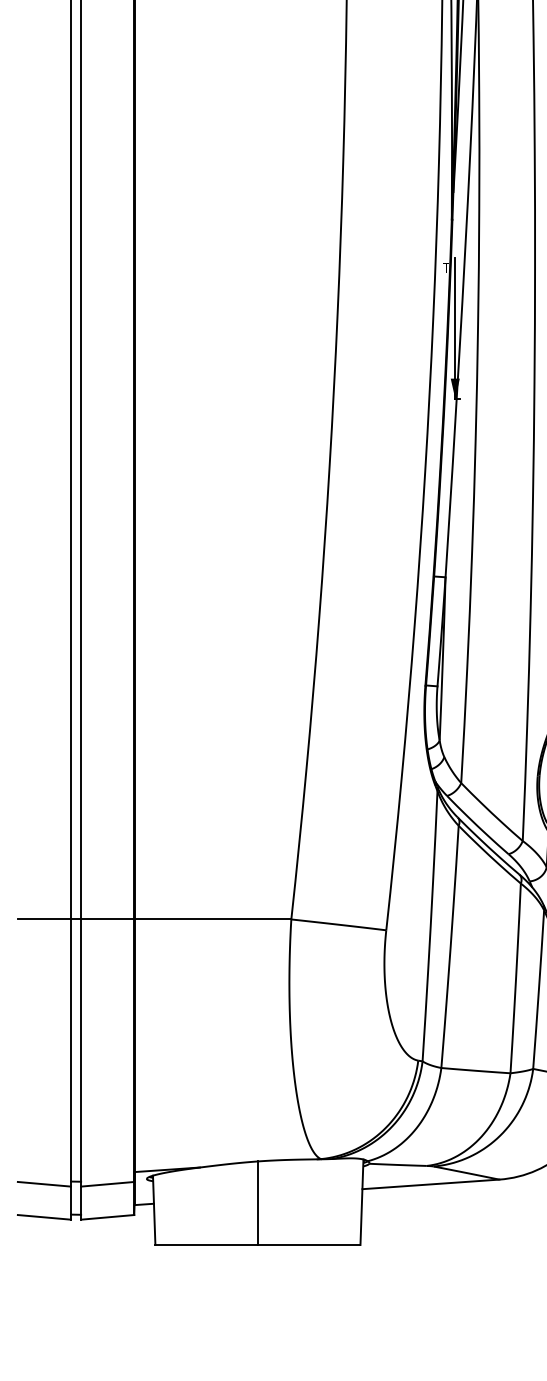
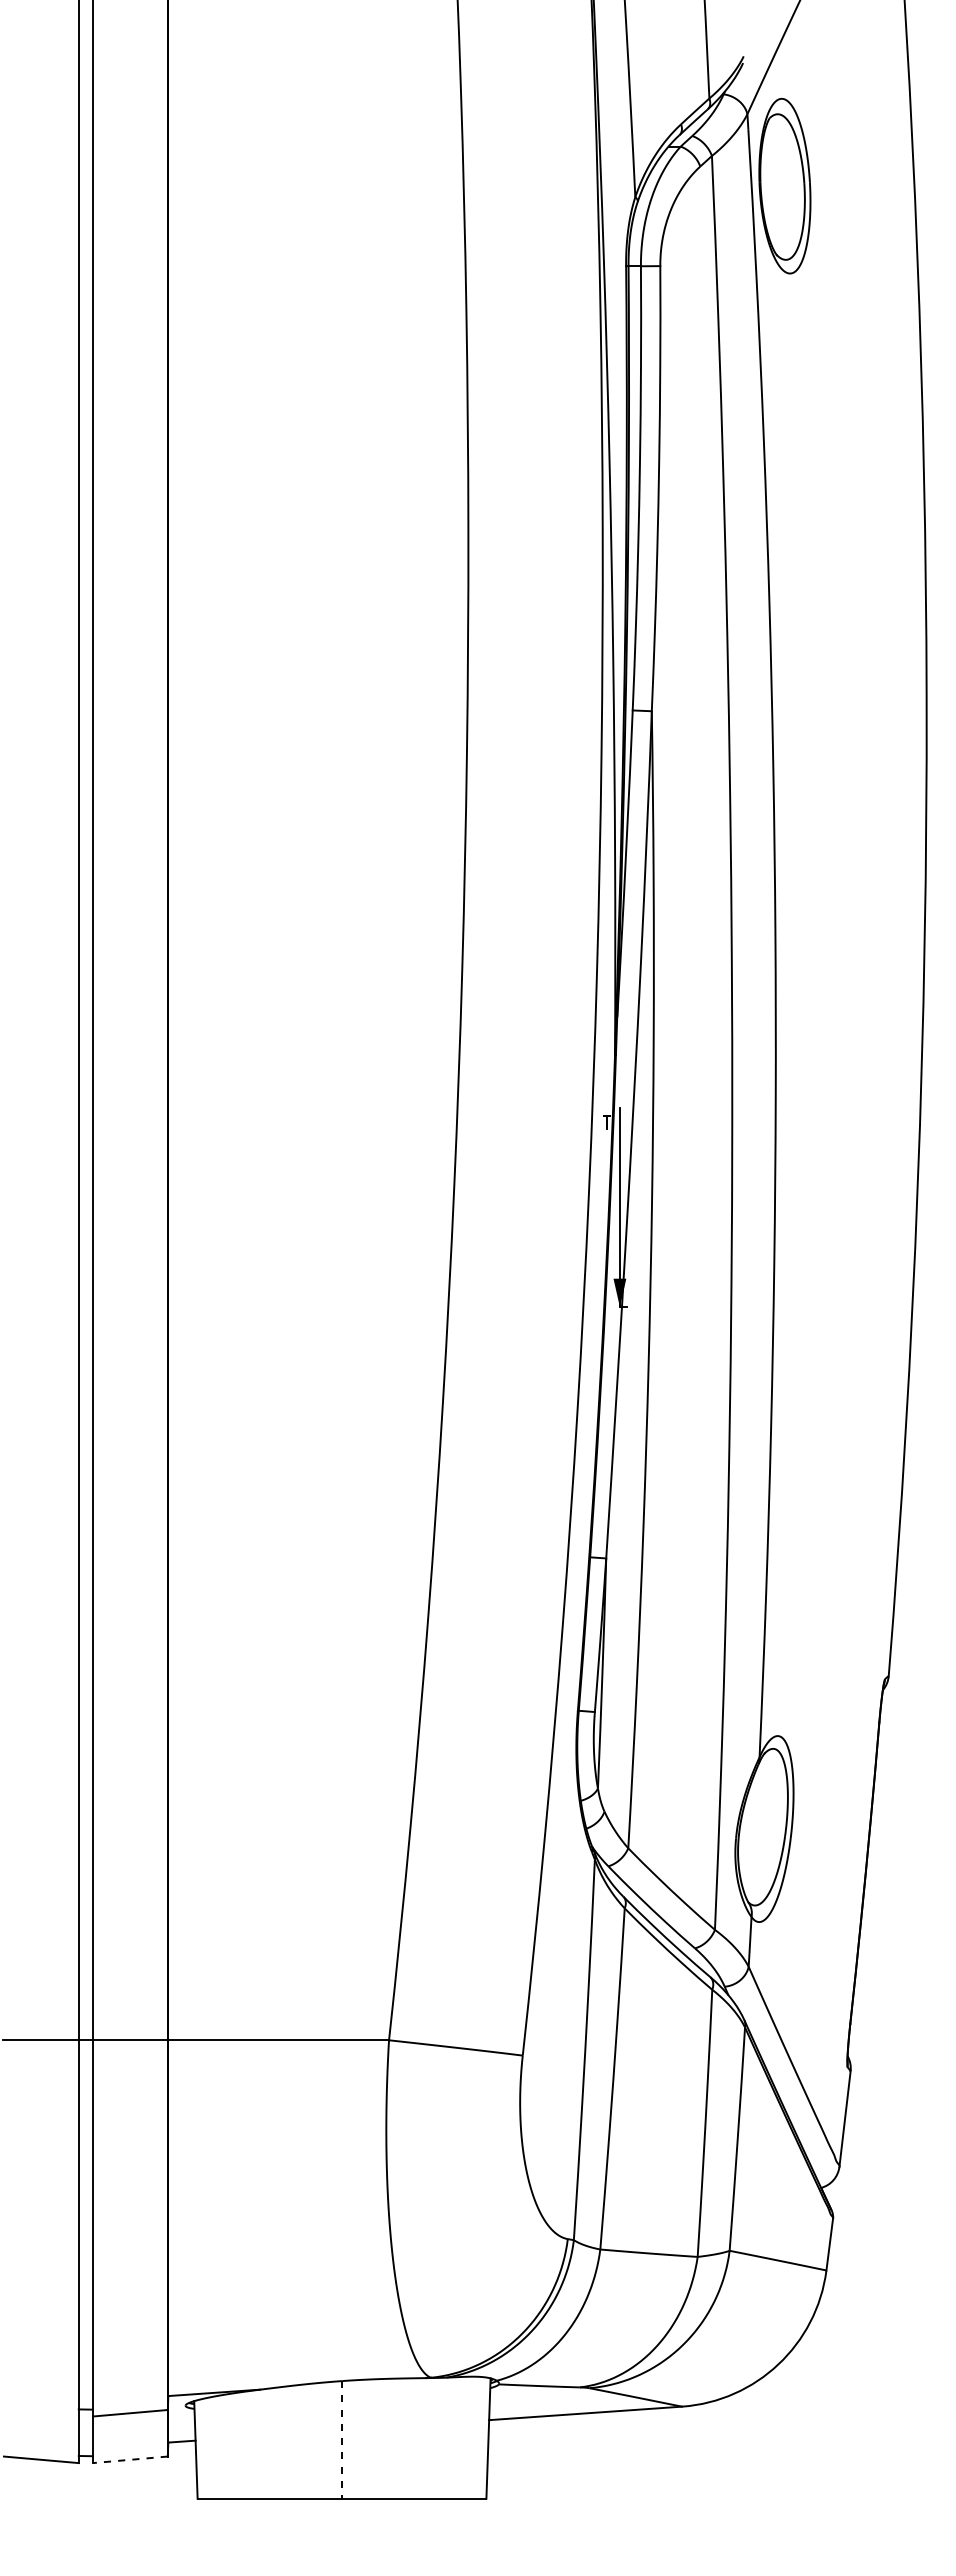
line: (43, 1183) -> (40, 2412), removed
line: (258, 1202) -> (342, 2439), solid -> dashed
line: (107, 1217) -> (130, 2459), solid -> dashed

